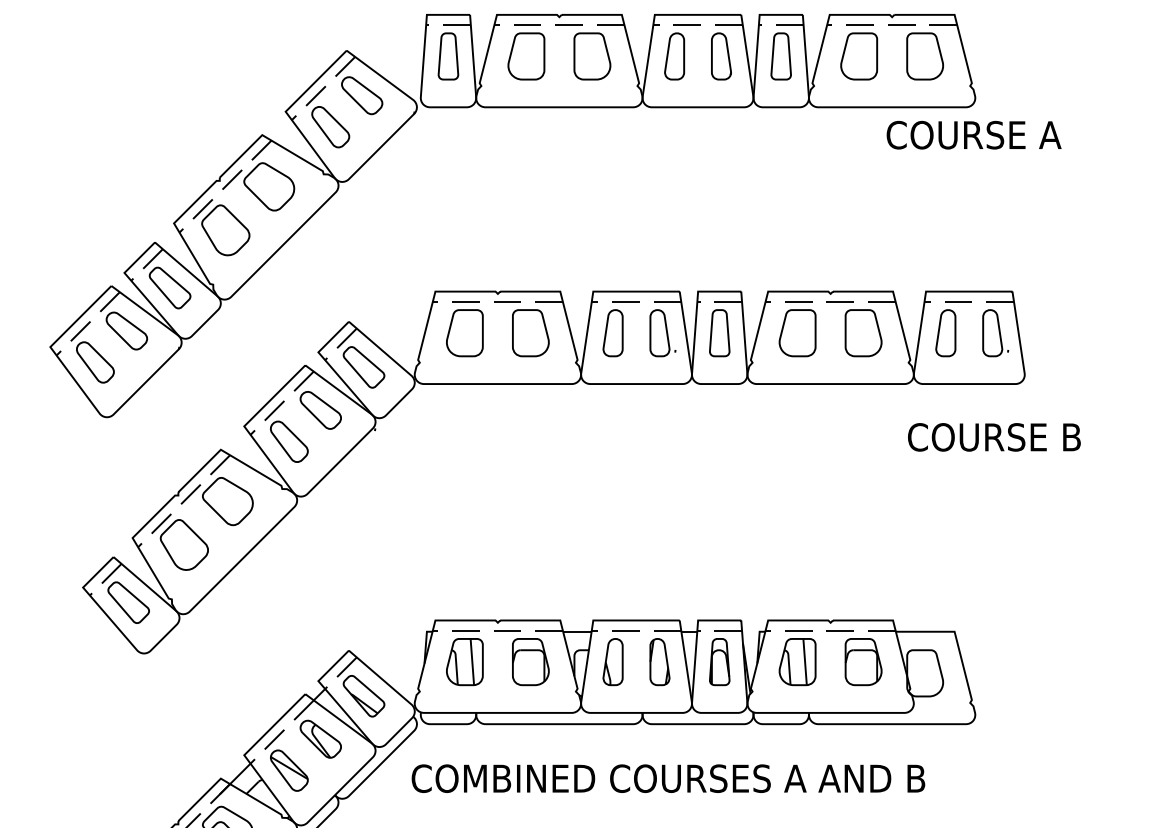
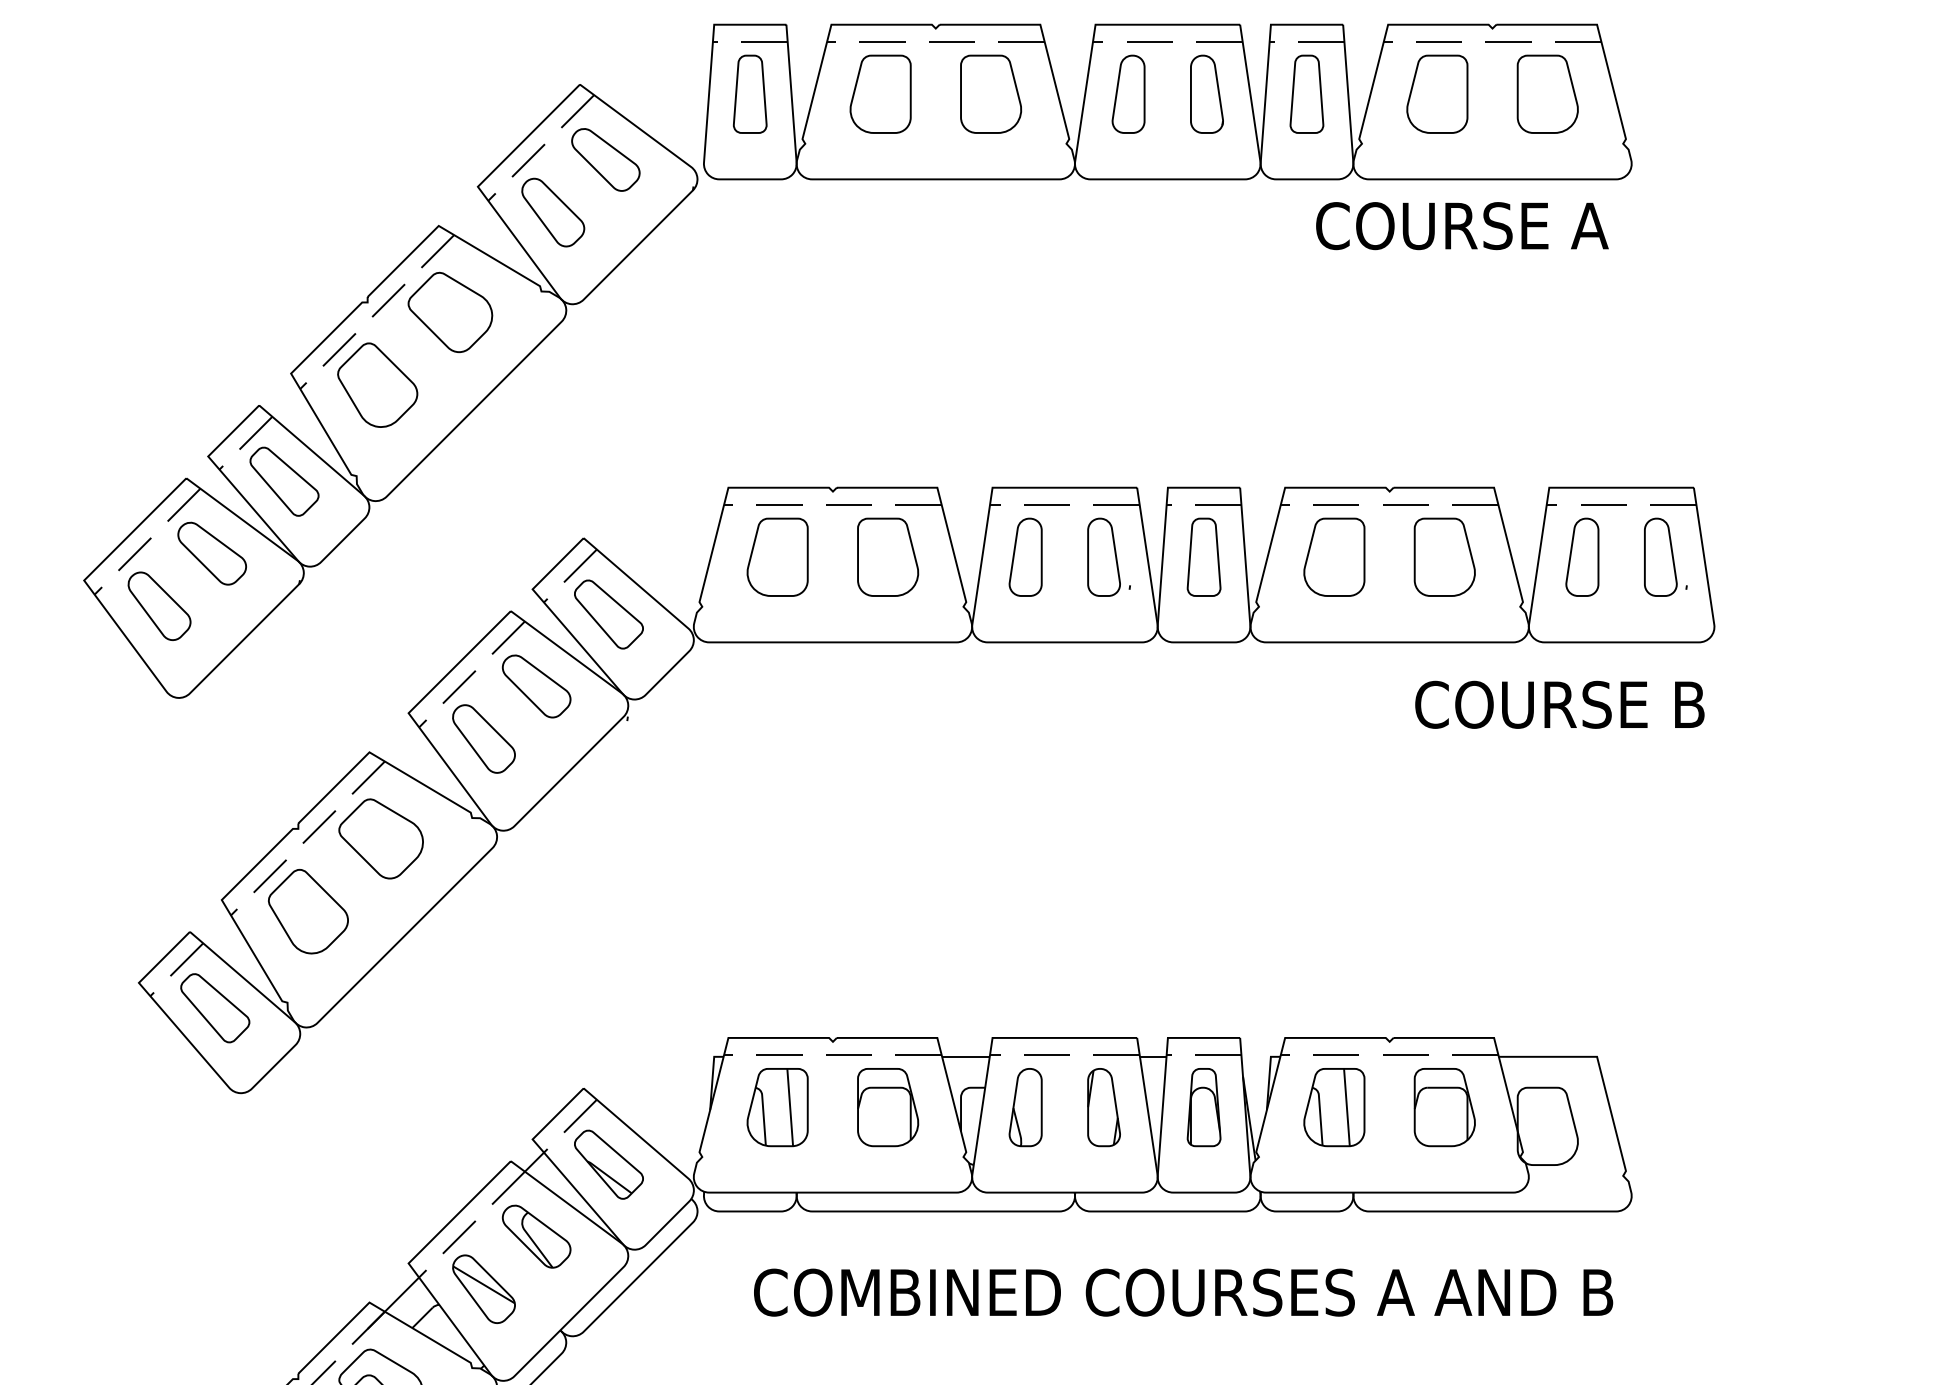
text: (973, 134) -> (1461, 224), moved
text: (994, 437) -> (1560, 705), moved
text: (668, 778) -> (1183, 1292), moved

